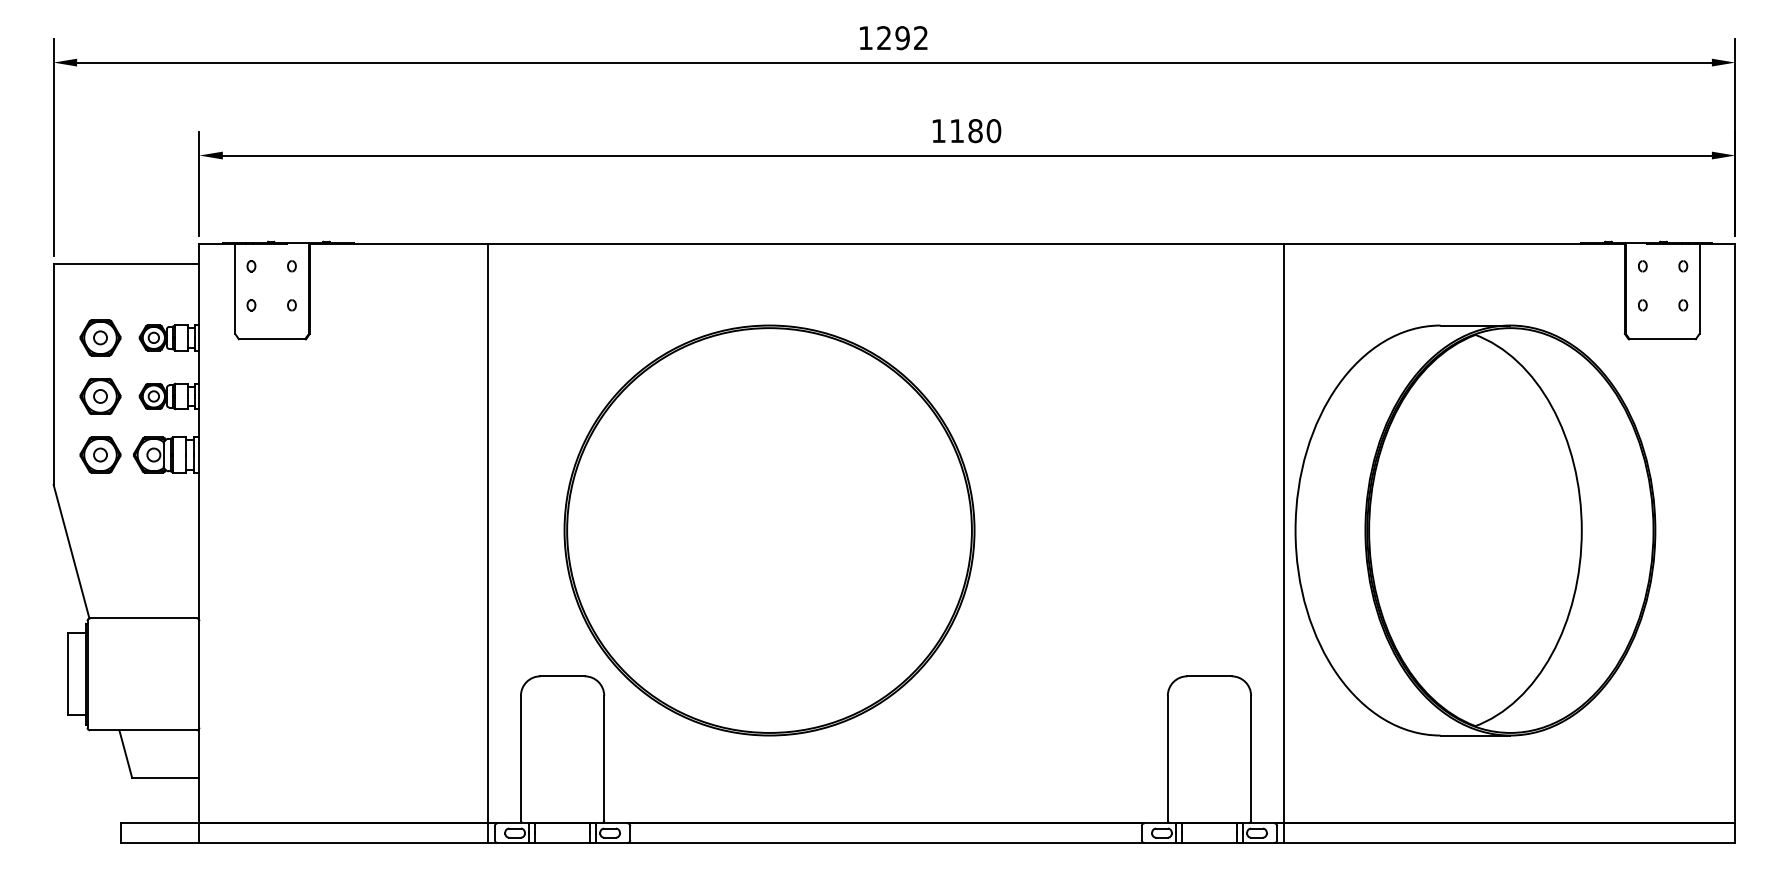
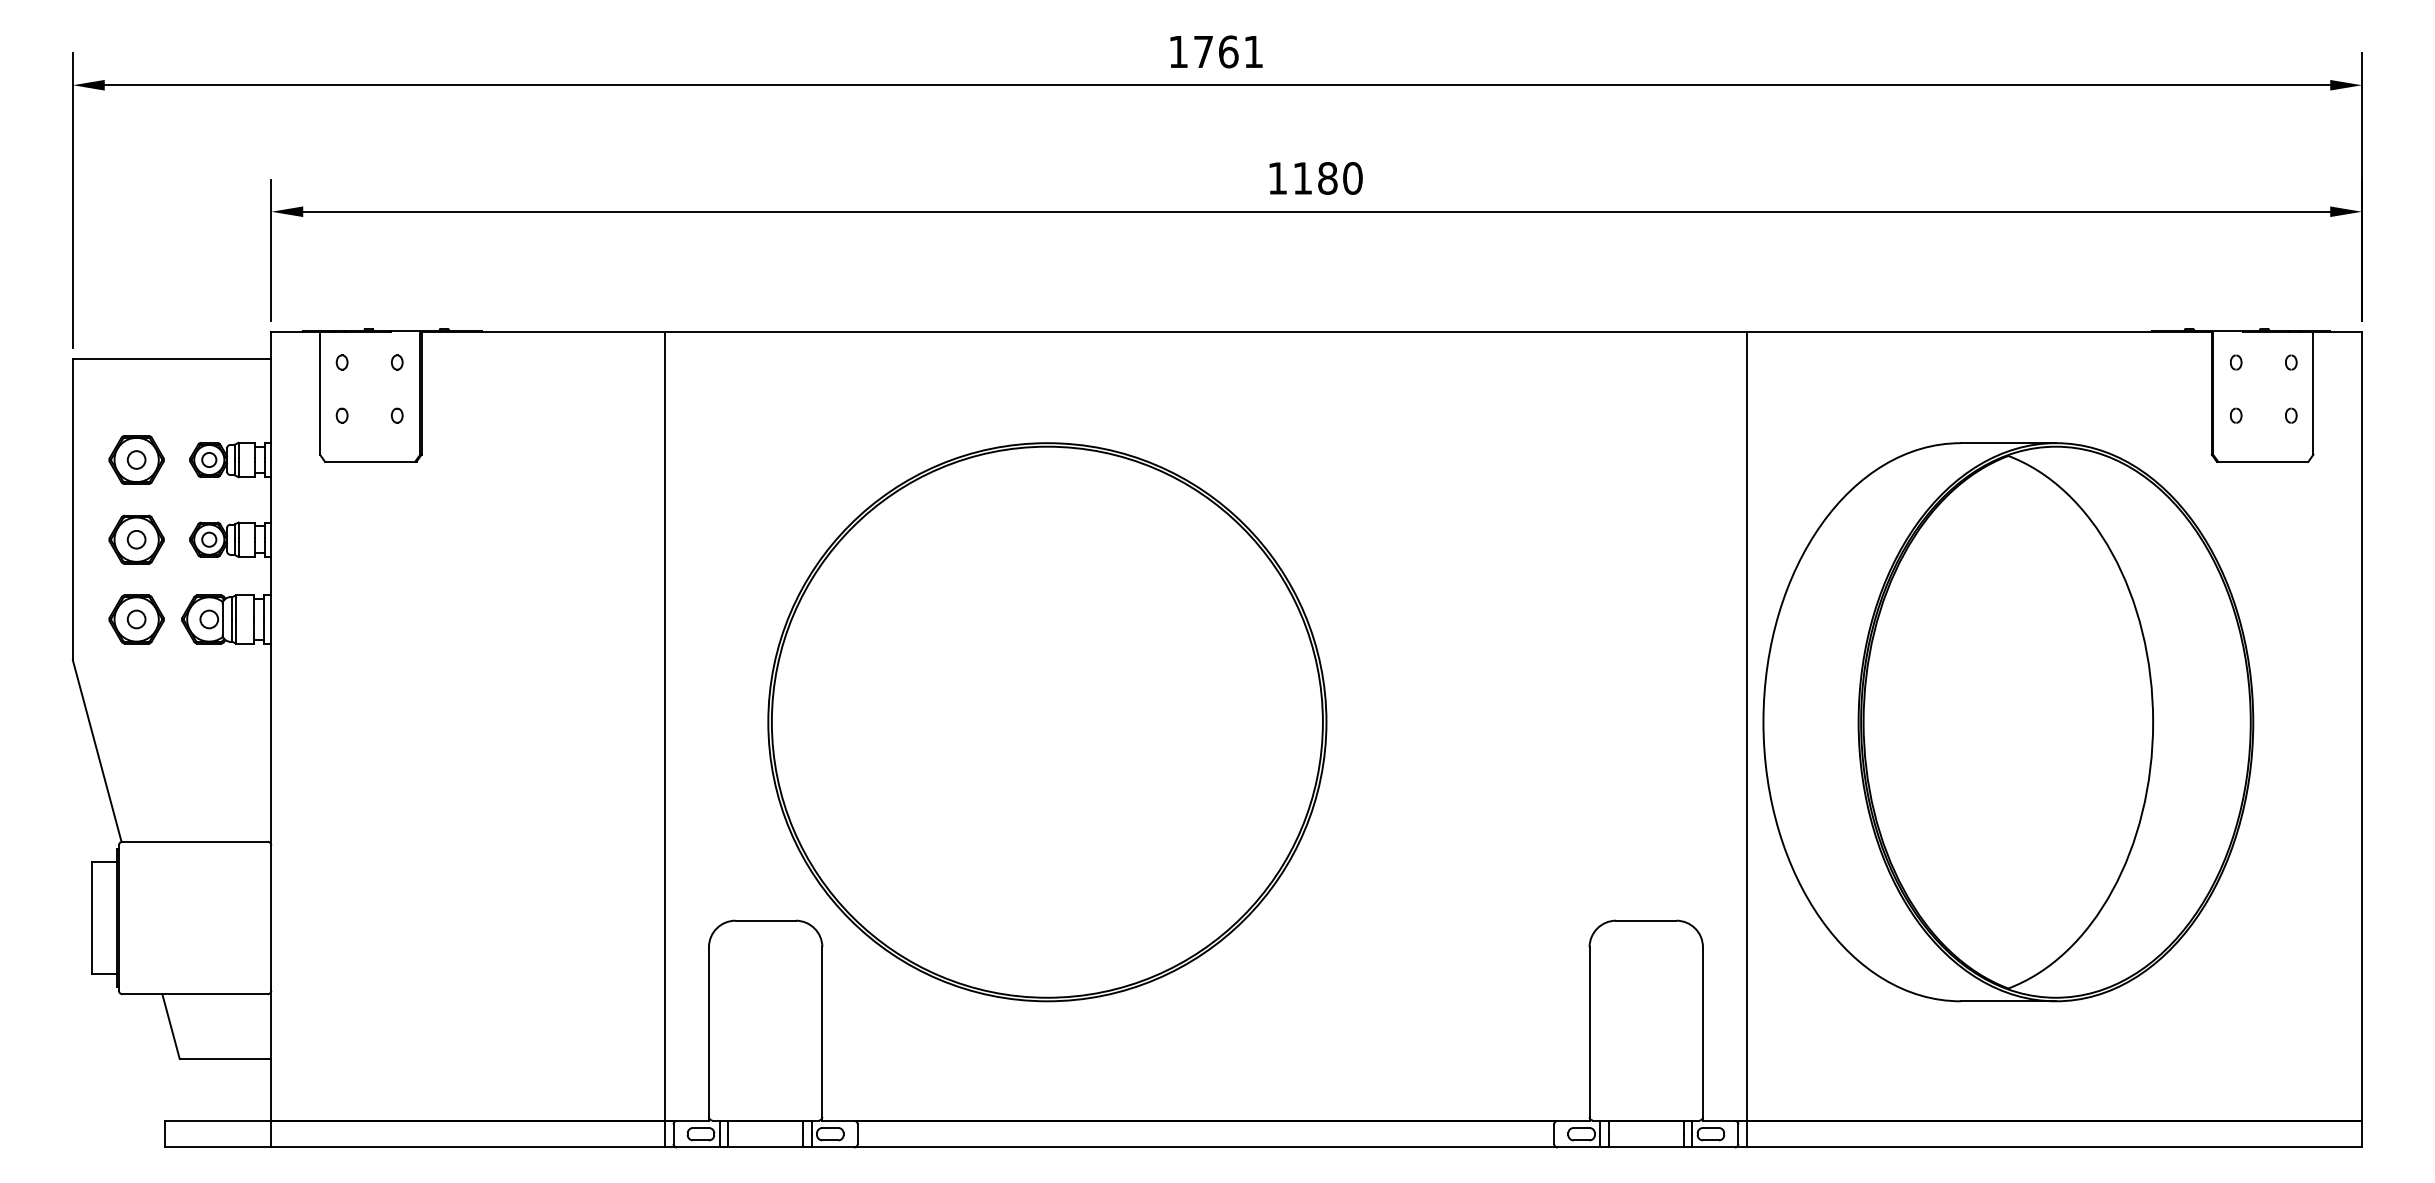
text: (902, 38) -> (1228, 52), 1292 -> 1761

